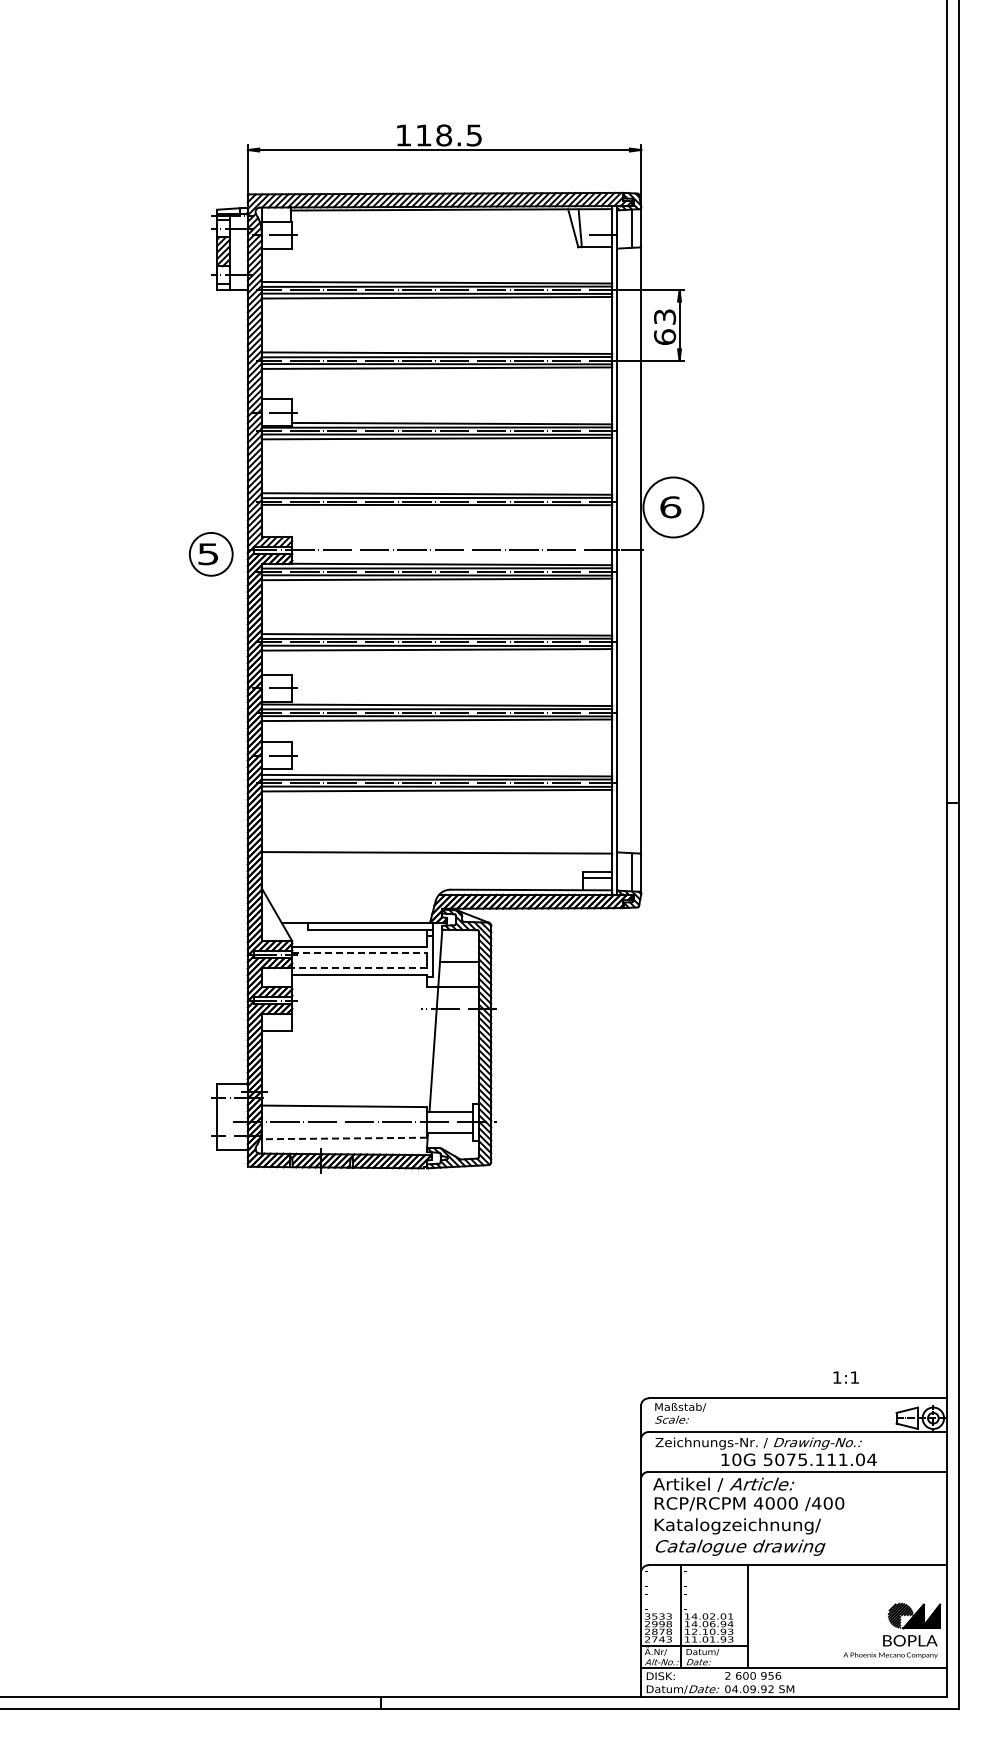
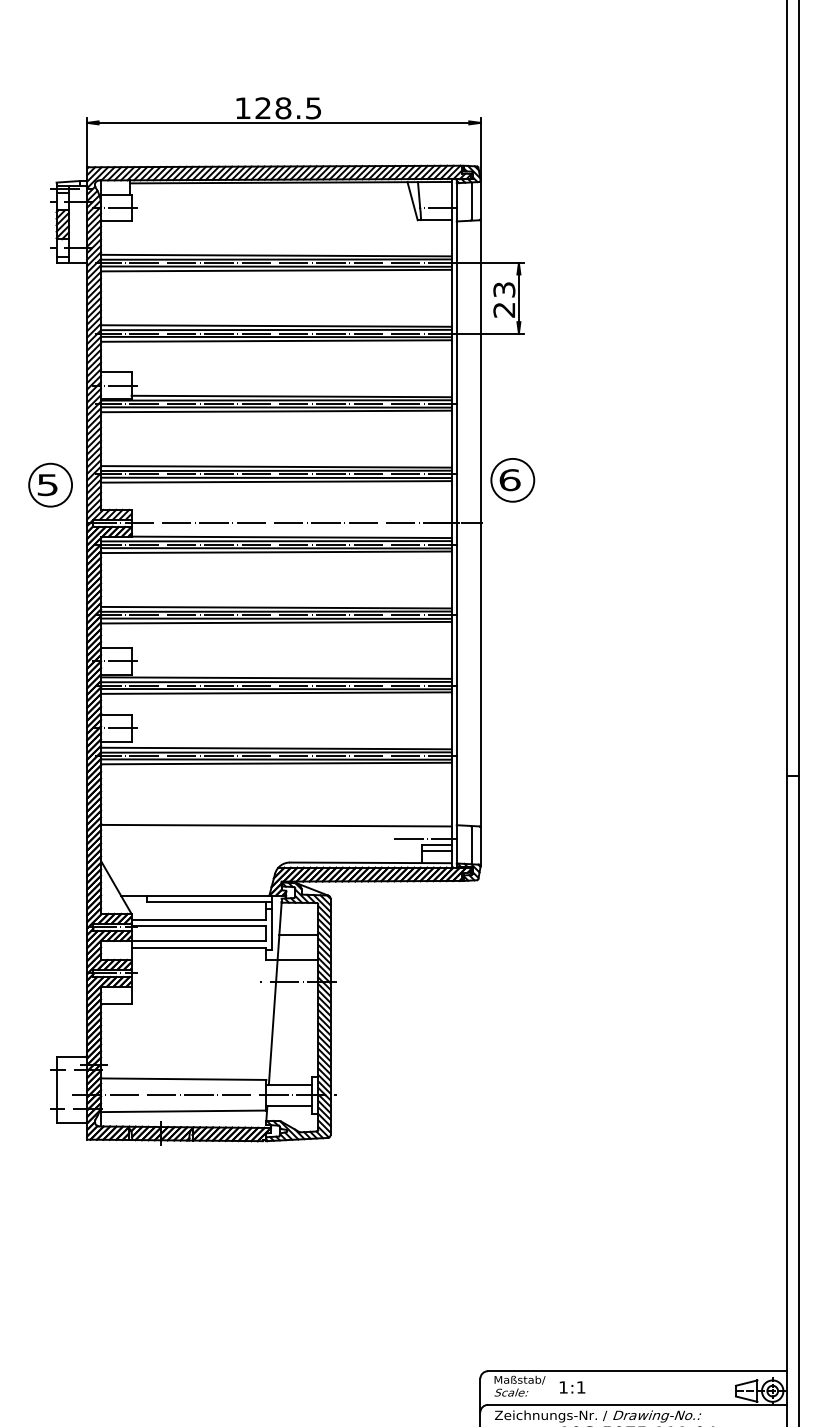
text: (423, 135) -> (262, 108), 118.5 -> 128.5
text: (665, 336) -> (504, 309), 63 -> 23
circle: (673, 507) -> (512, 480), size x0.71
line: (436, 508) -> (275, 481), added
part: (211, 554) -> (50, 485), moved
line: (586, 865) -> (425, 838), added
line: (360, 953) -> (199, 926), dashed -> solid
line: (359, 968) -> (198, 941), dashed -> solid
line: (344, 1138) -> (183, 1111), dashed -> solid
text: (845, 1377) -> (571, 1387), moved

